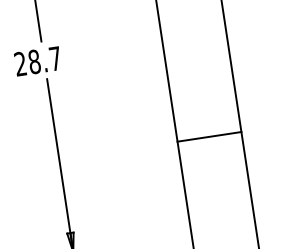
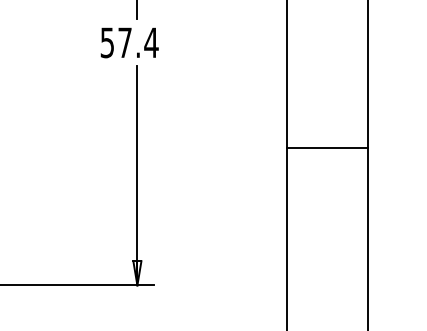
text: (38, 61) -> (129, 42), 28.7 -> 57.4
line: (209, 137) -> (327, 148), moved

